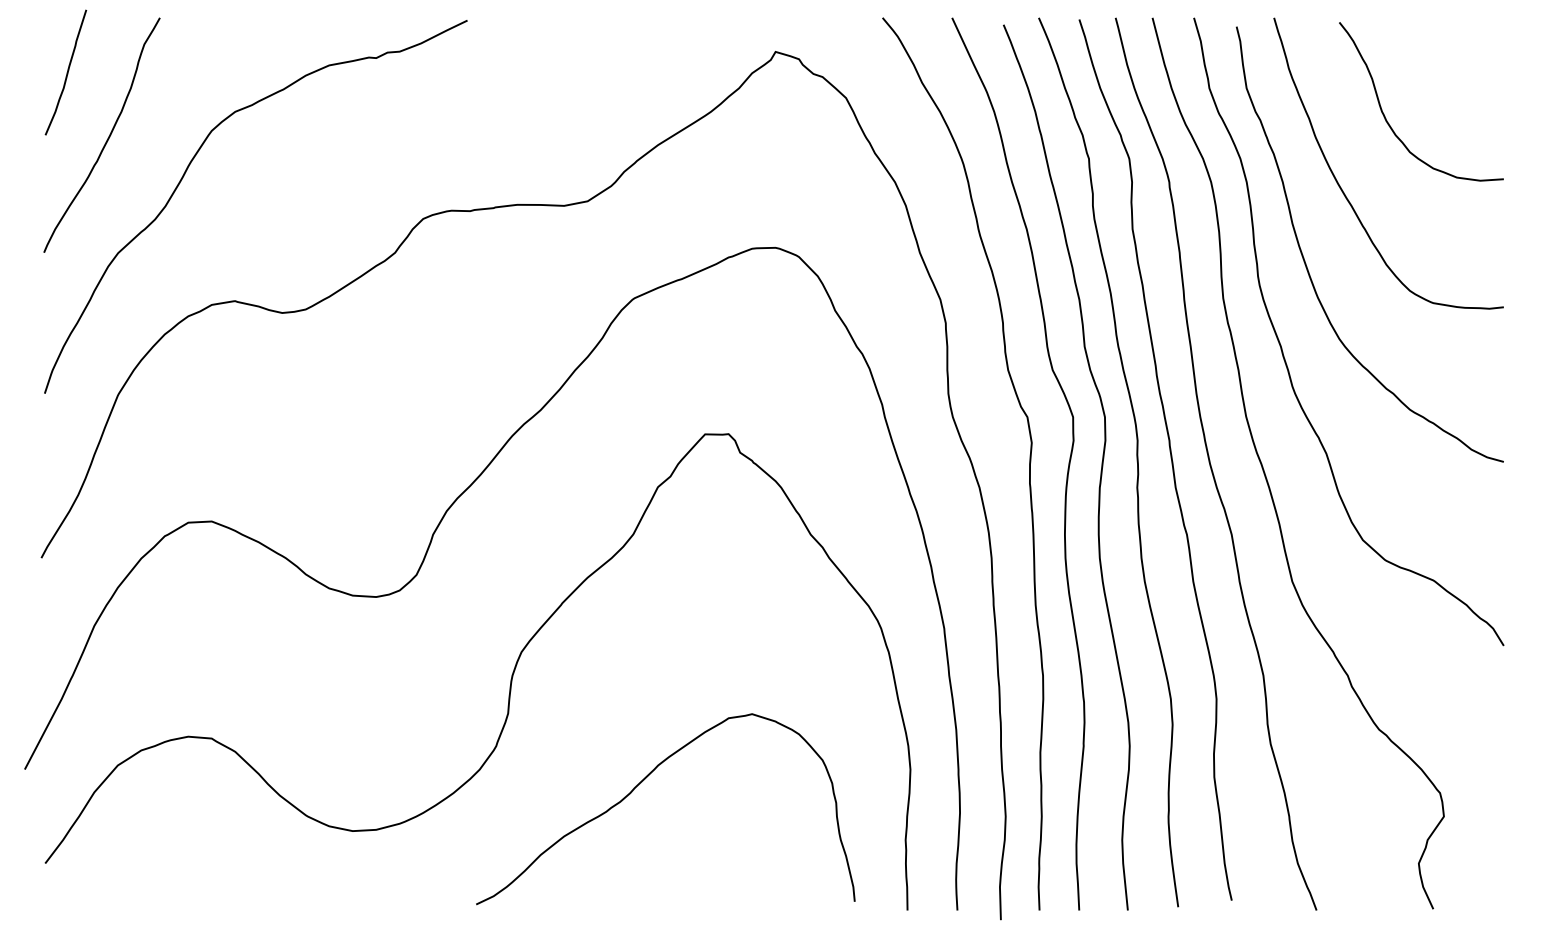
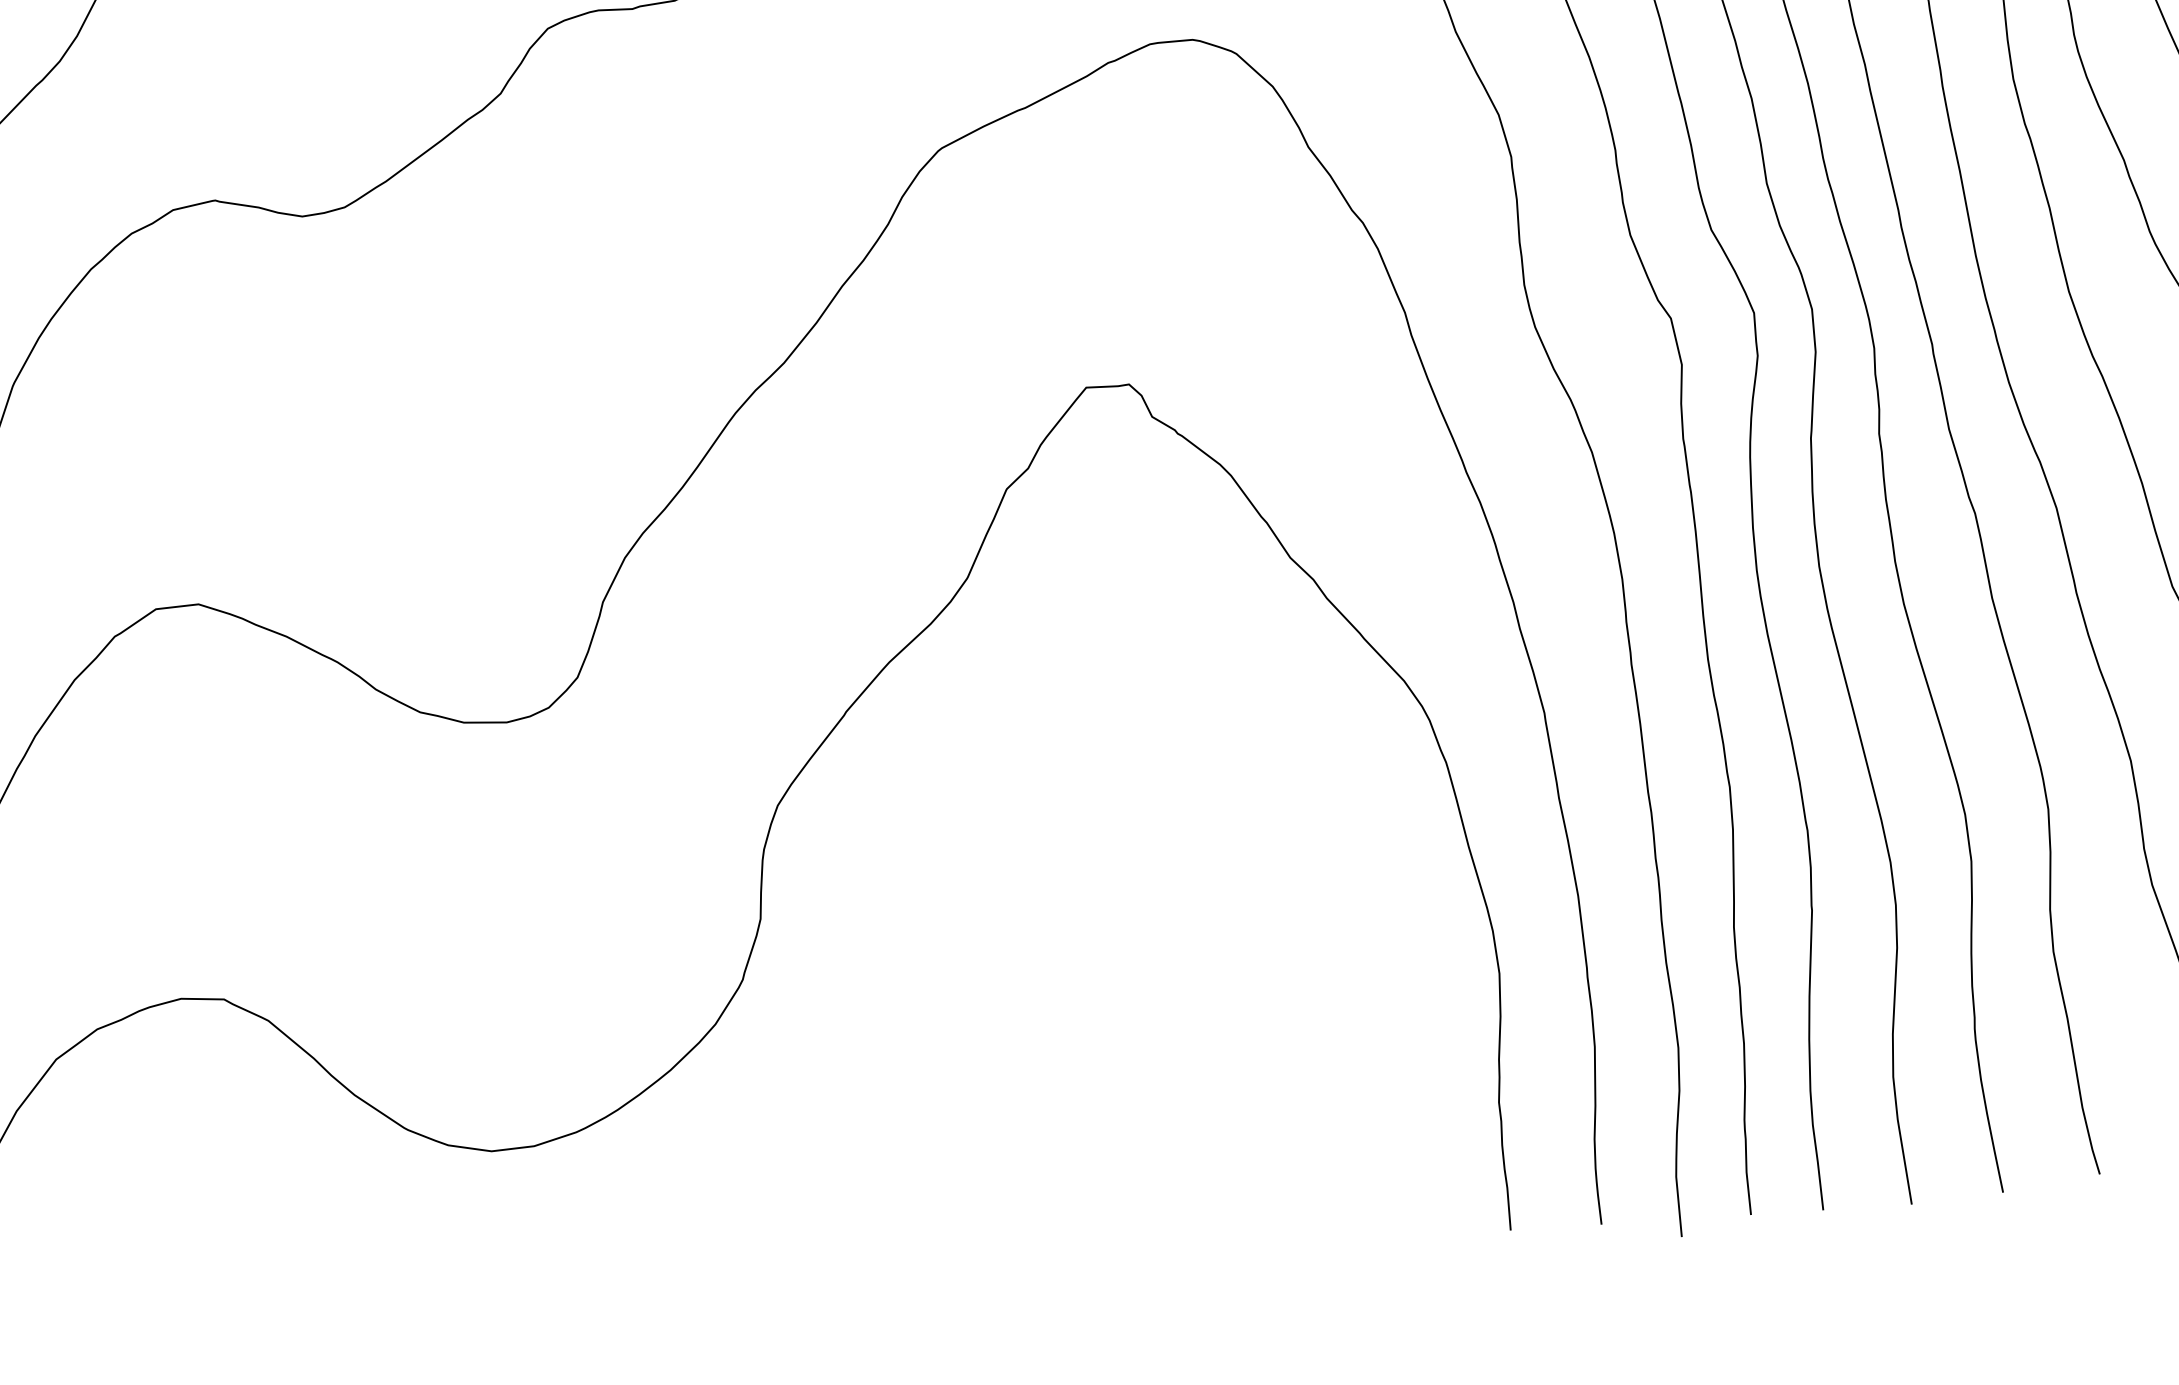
curve: (641, 783) -> (1011, 1030), removed

